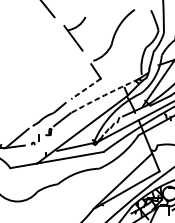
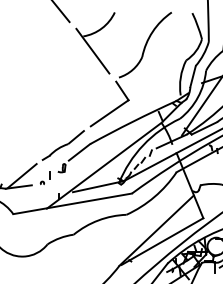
part: (74, 34) -> (95, 43), size x1.43
line: (85, 89) -> (109, 113), dashed -> solid
arc: (103, 95) -> (132, 121), dashed -> solid

